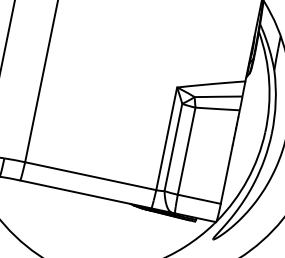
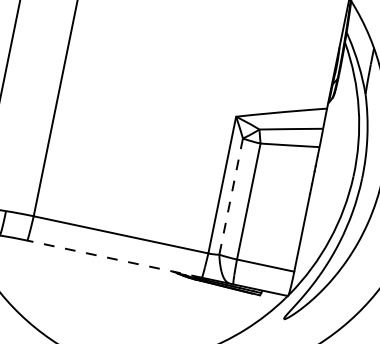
line: (173, 147) -> (231, 196), solid -> dashed
line: (85, 194) -> (114, 259), solid -> dashed

